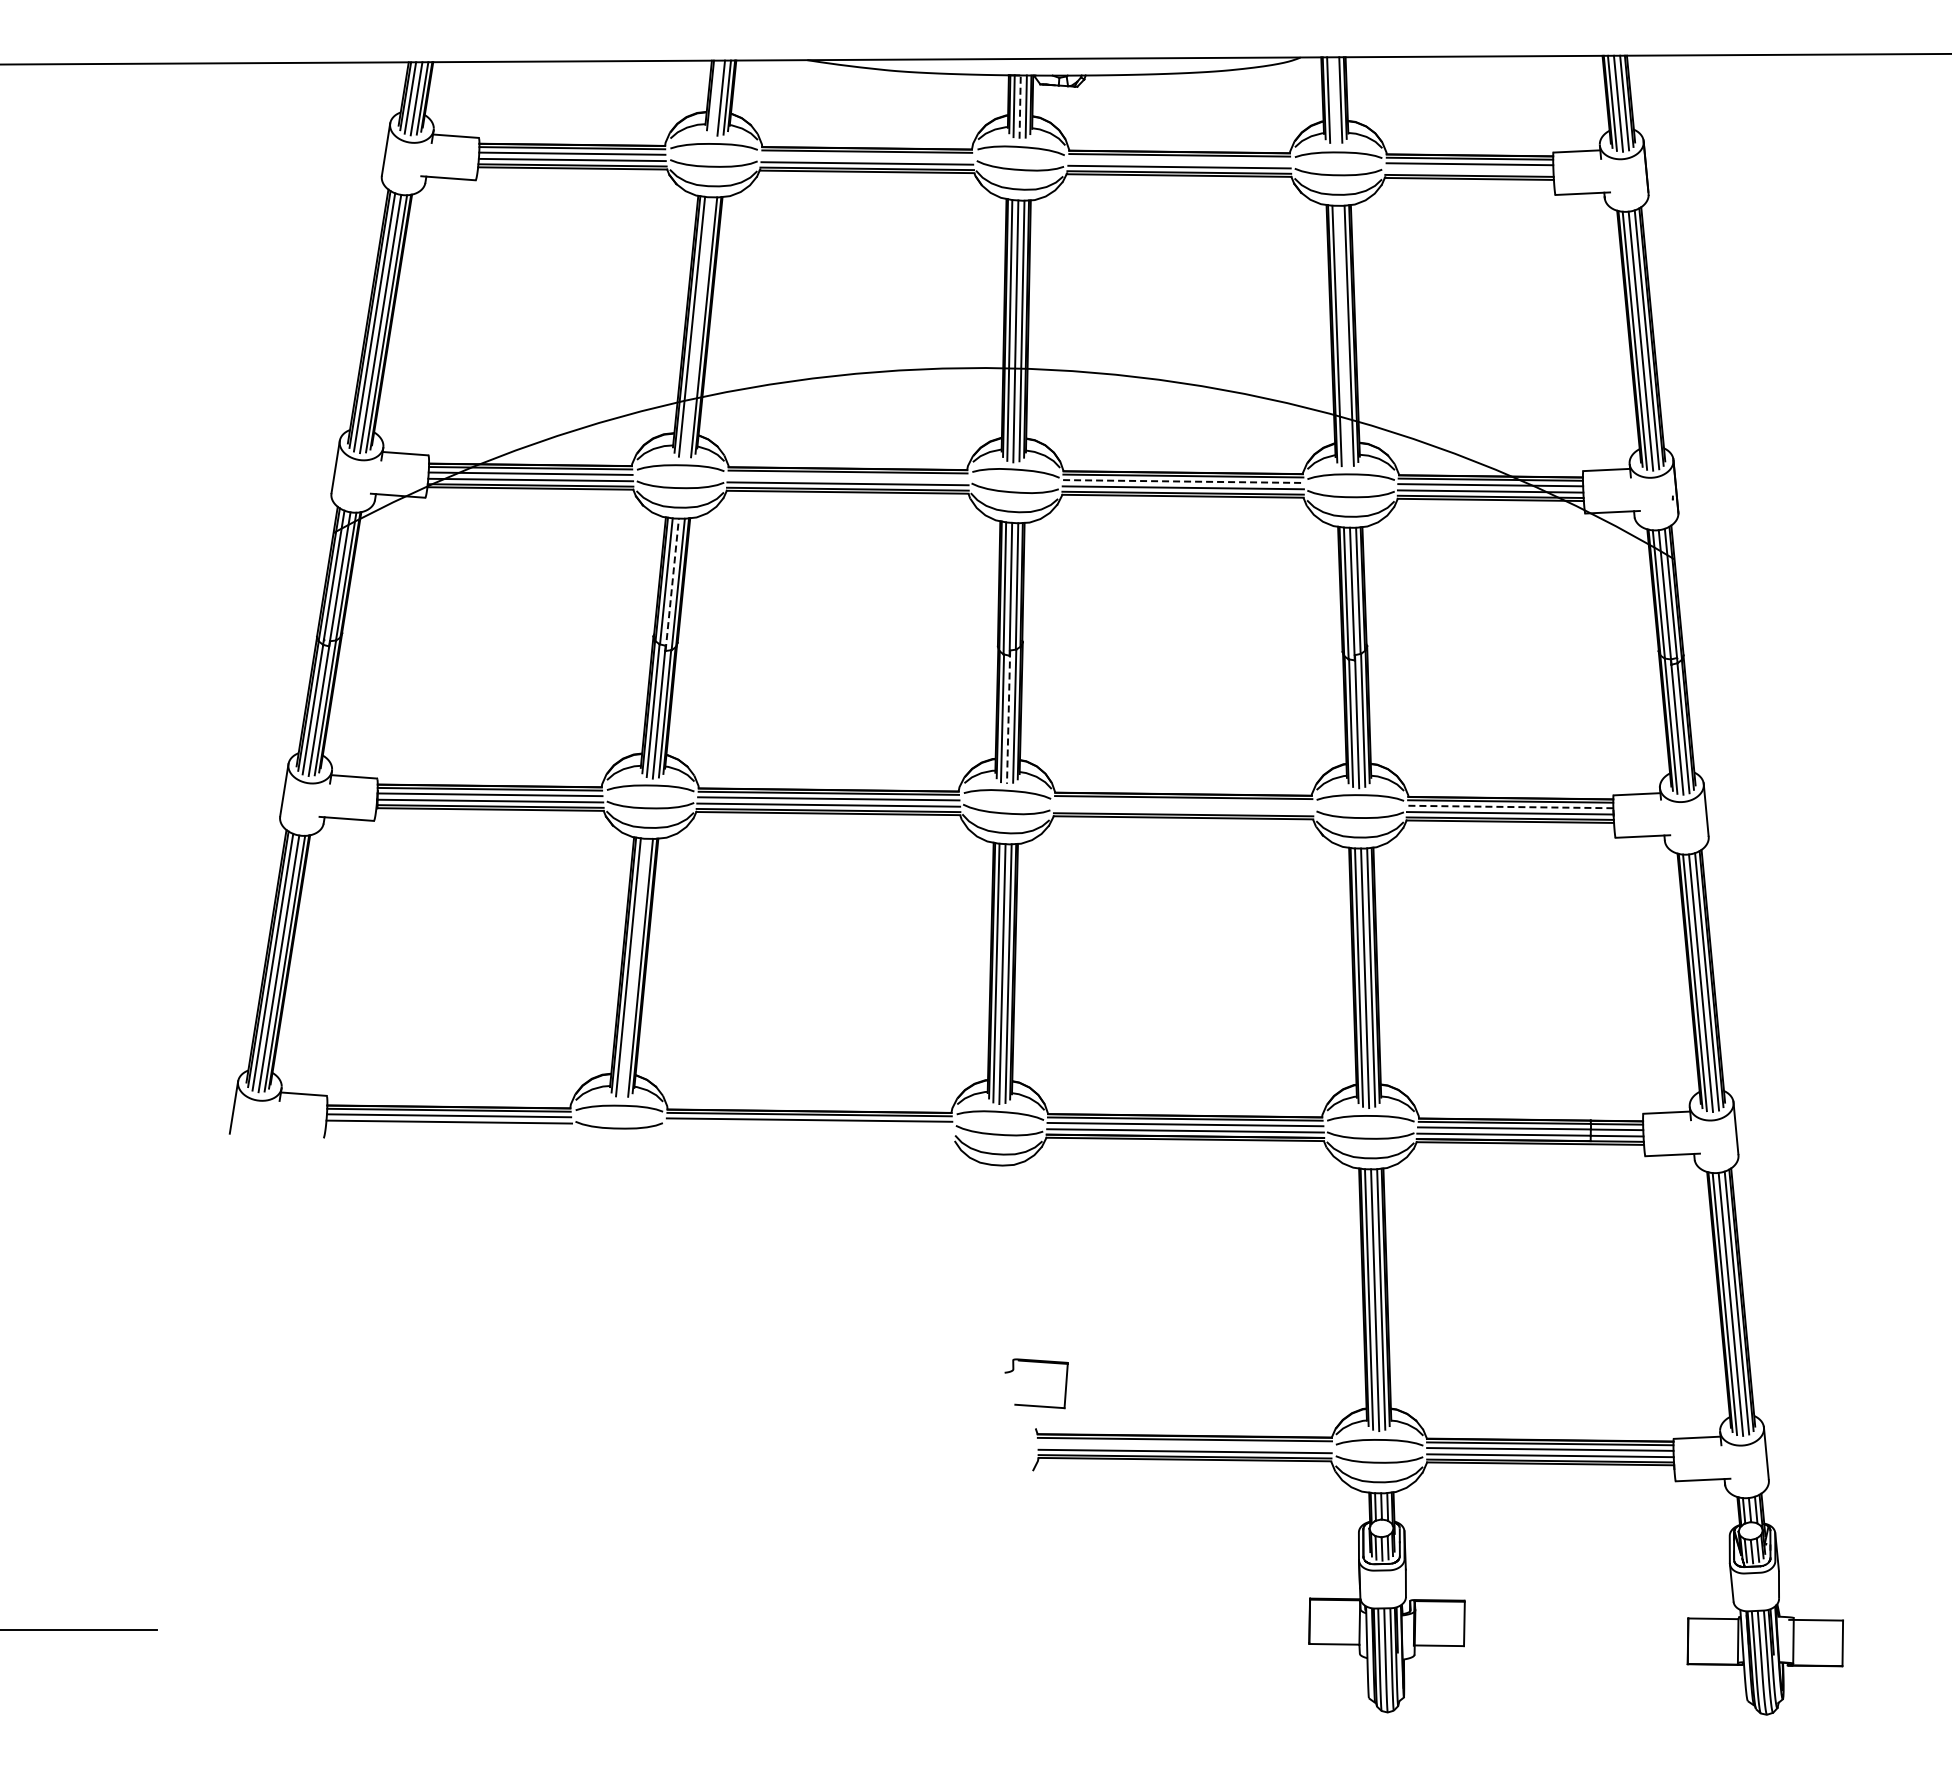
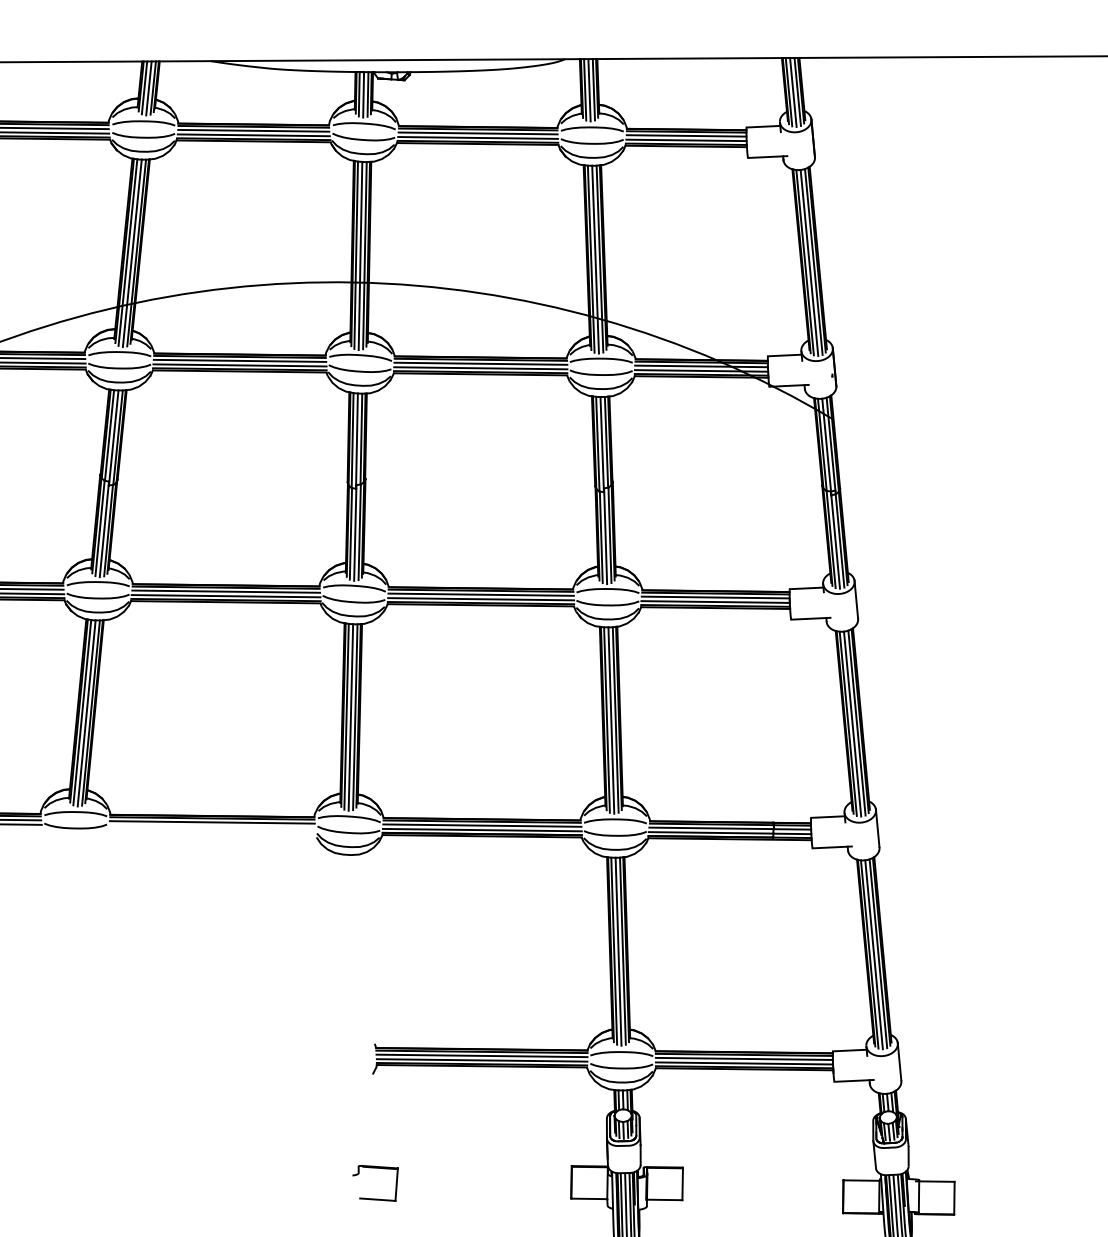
line: (714, 97) -> (144, 87), added
line: (1334, 100) -> (589, 90), added
line: (1020, 107) -> (363, 95), dashed -> solid
line: (867, 156) -> (253, 130), added
line: (1179, 160) -> (478, 133), added
line: (1469, 170) -> (686, 140), added
line: (697, 327) -> (131, 253), added
line: (1342, 336) -> (595, 259), added
line: (848, 477) -> (240, 360), added
line: (1183, 481) -> (480, 363), dashed -> solid
line: (672, 584) -> (113, 437), dashed -> solid
line: (1008, 717) -> (355, 533), dashed -> solid
line: (1183, 802) -> (480, 594), added
line: (1510, 807) -> (715, 597), dashed -> solid
line: (1183, 808) -> (480, 598), added
line: (634, 967) -> (86, 712), added
part: (1042, 1363) -> (379, 1168), moved
line: (1184, 1444) -> (481, 1055), added

